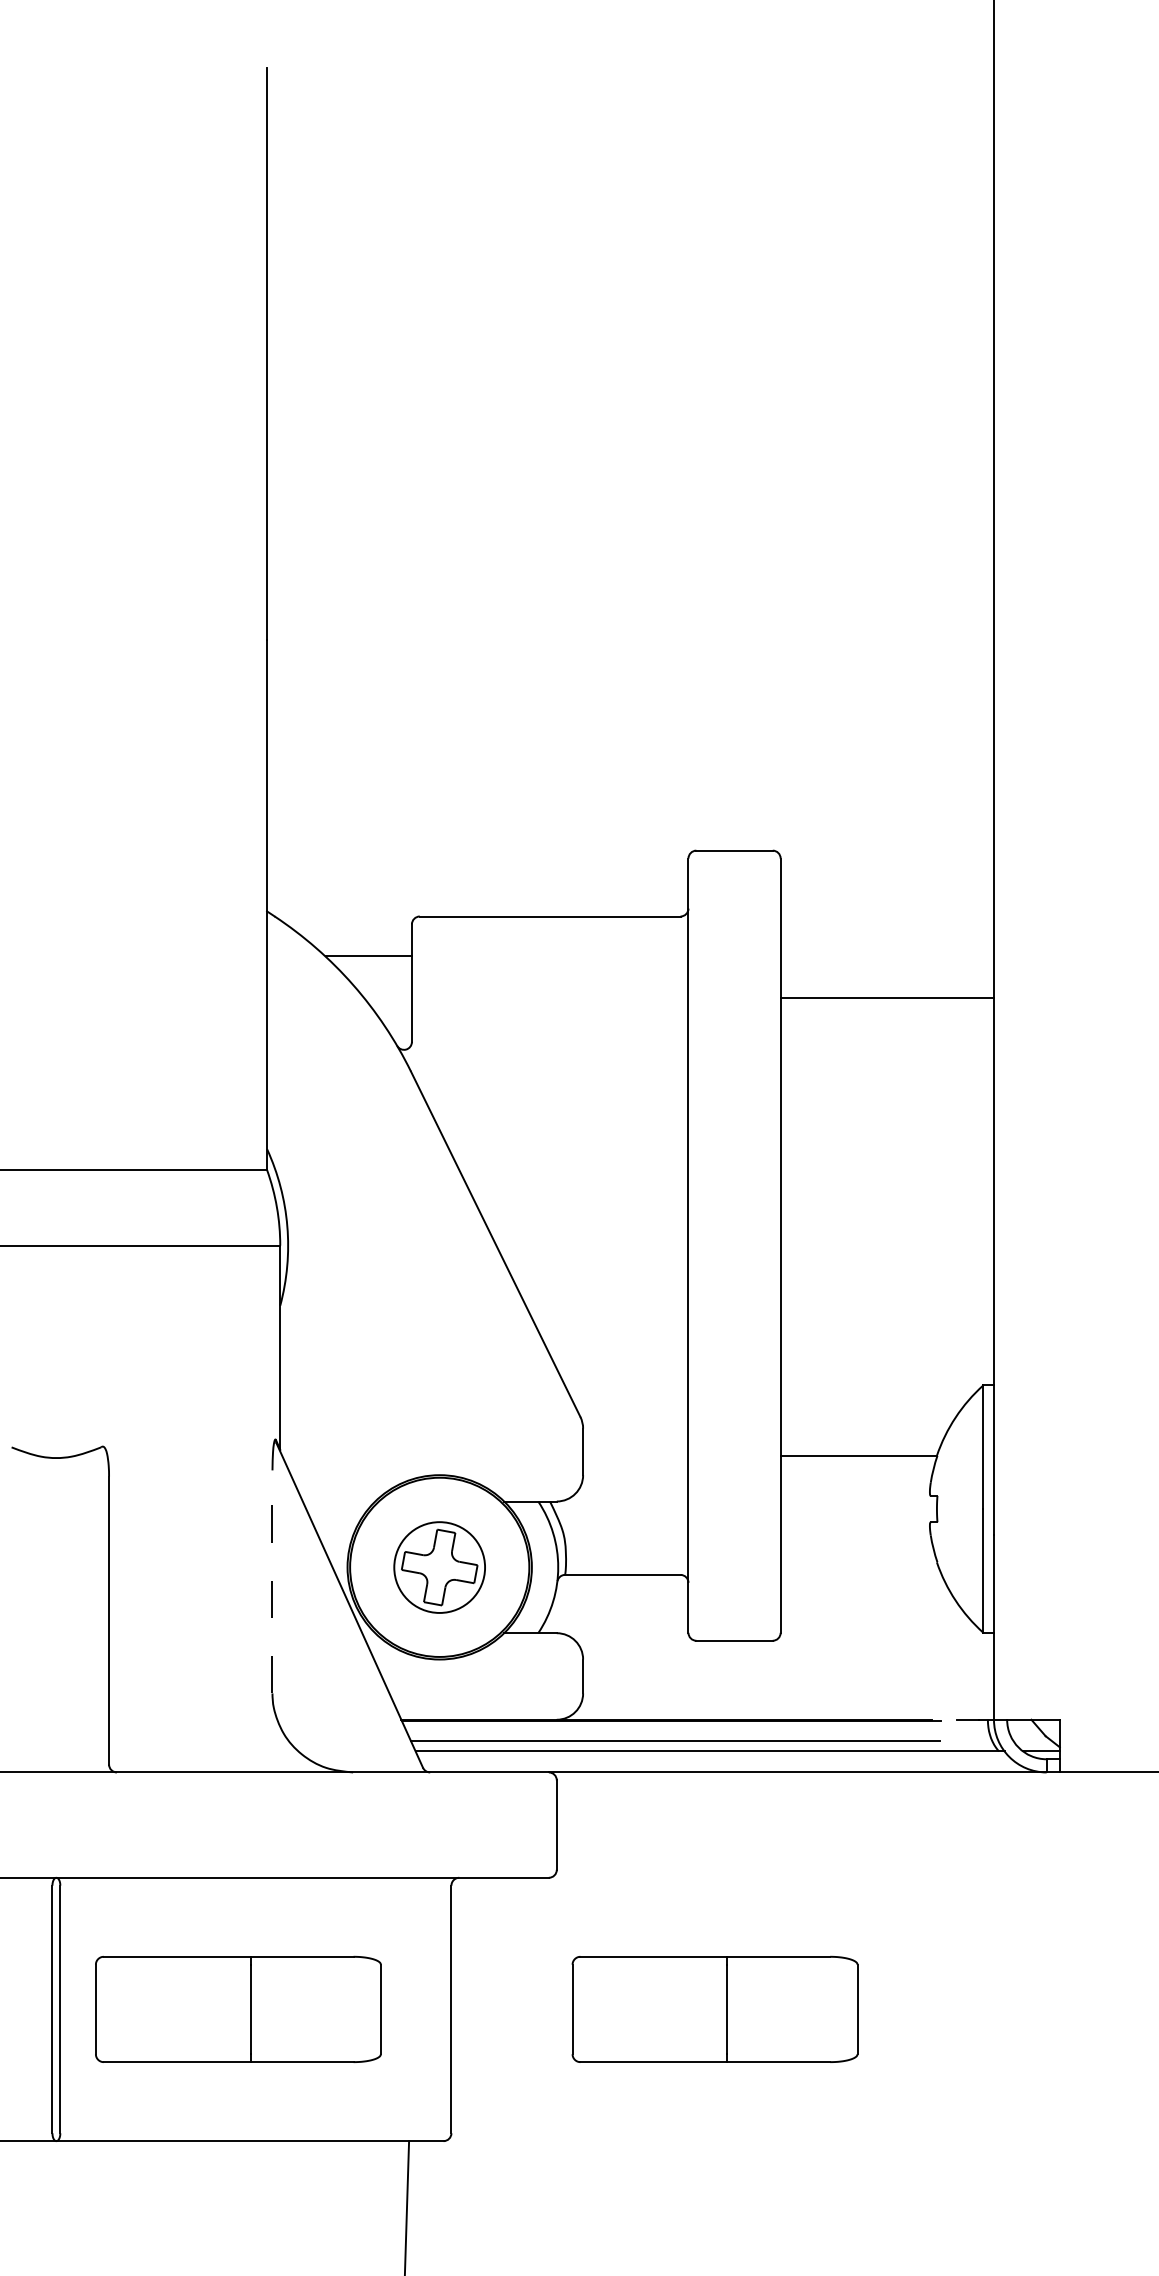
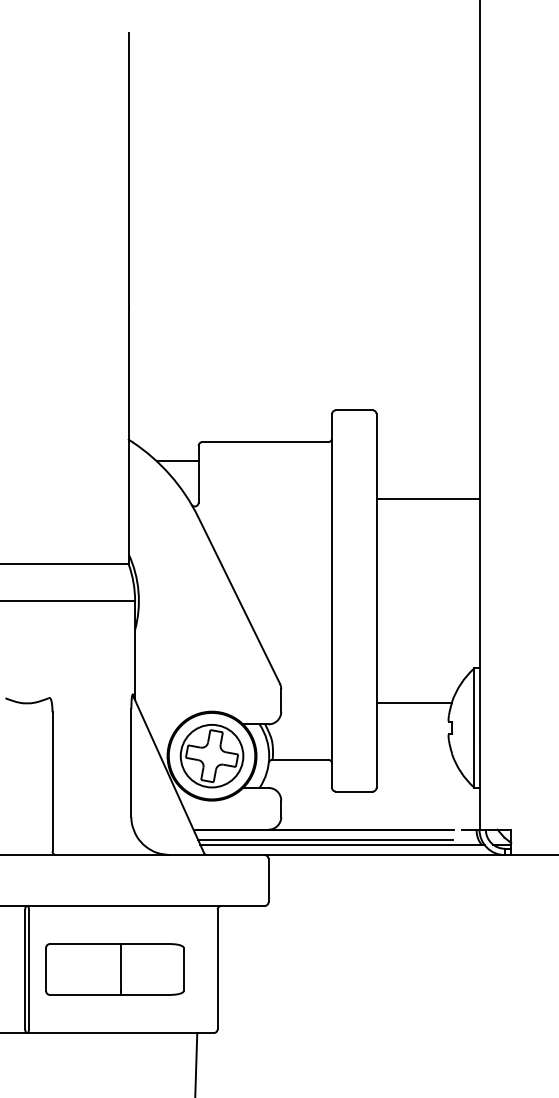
line: (886, 998) -> (427, 499), moved
part: (438, 1568) -> (211, 756), size x1.43
line: (272, 1582) -> (131, 763), dashed -> solid
part: (714, 2009) -> (344, 969), removed

